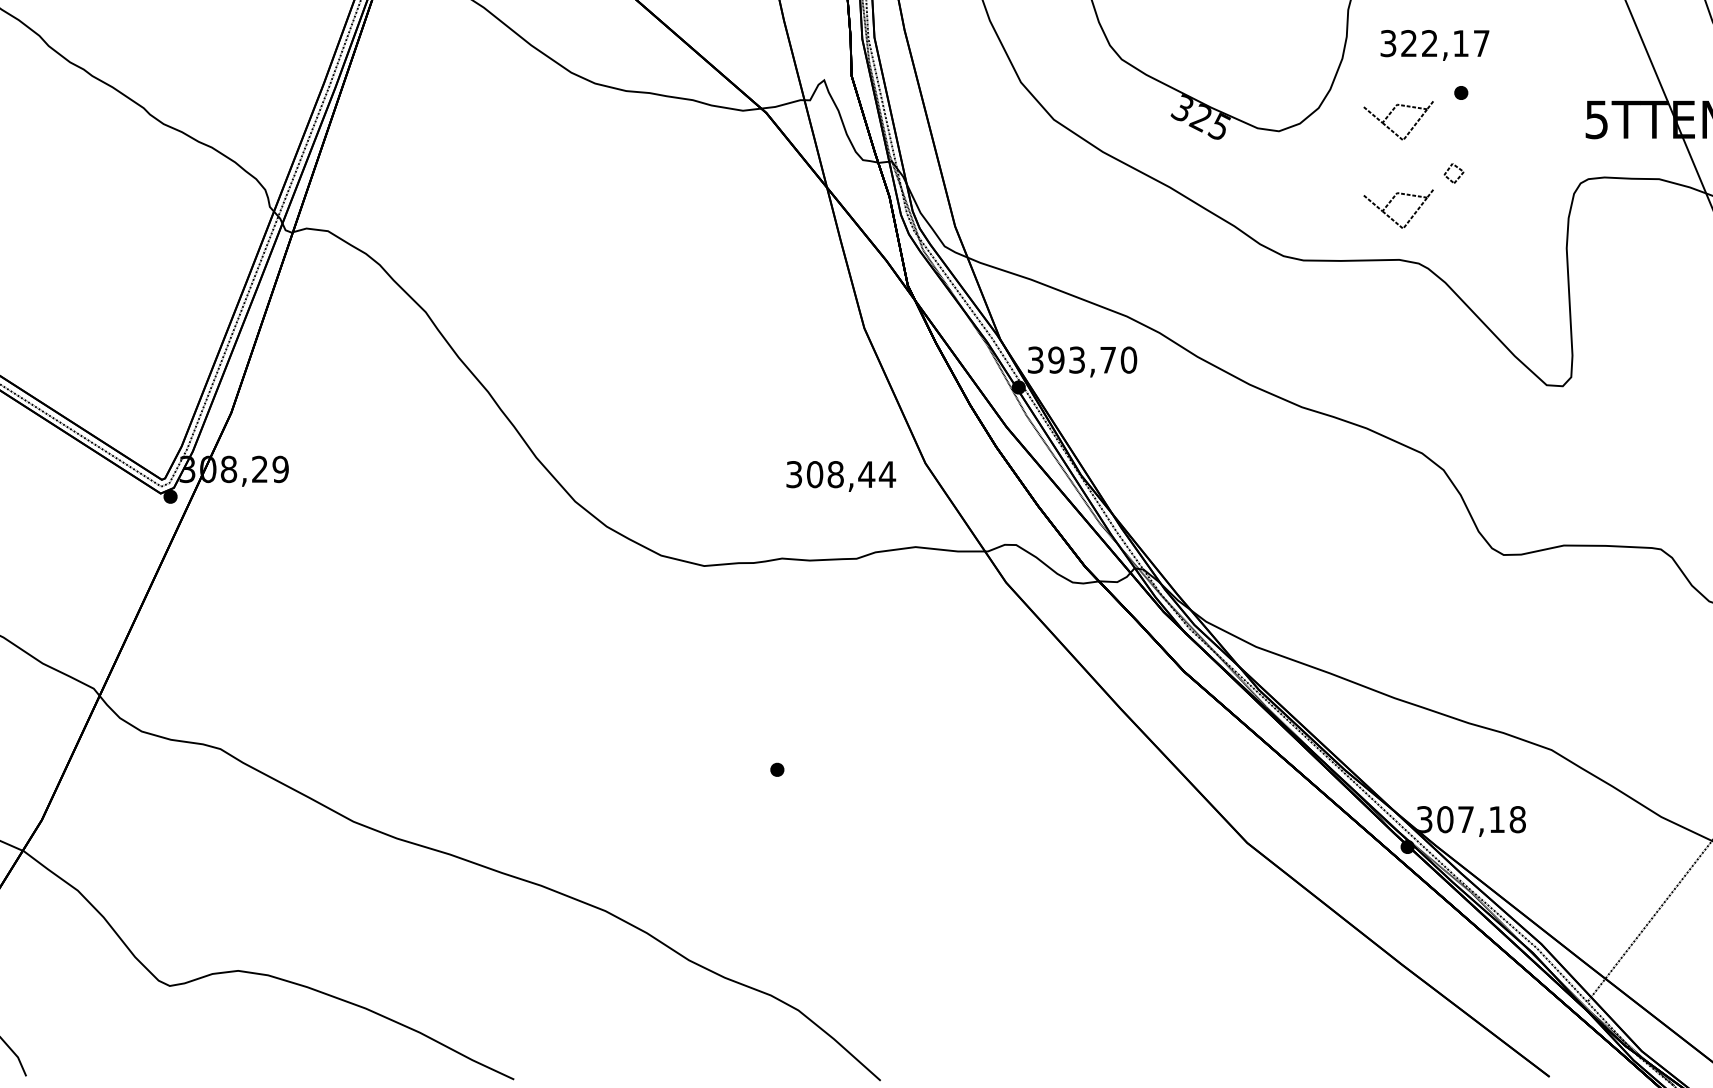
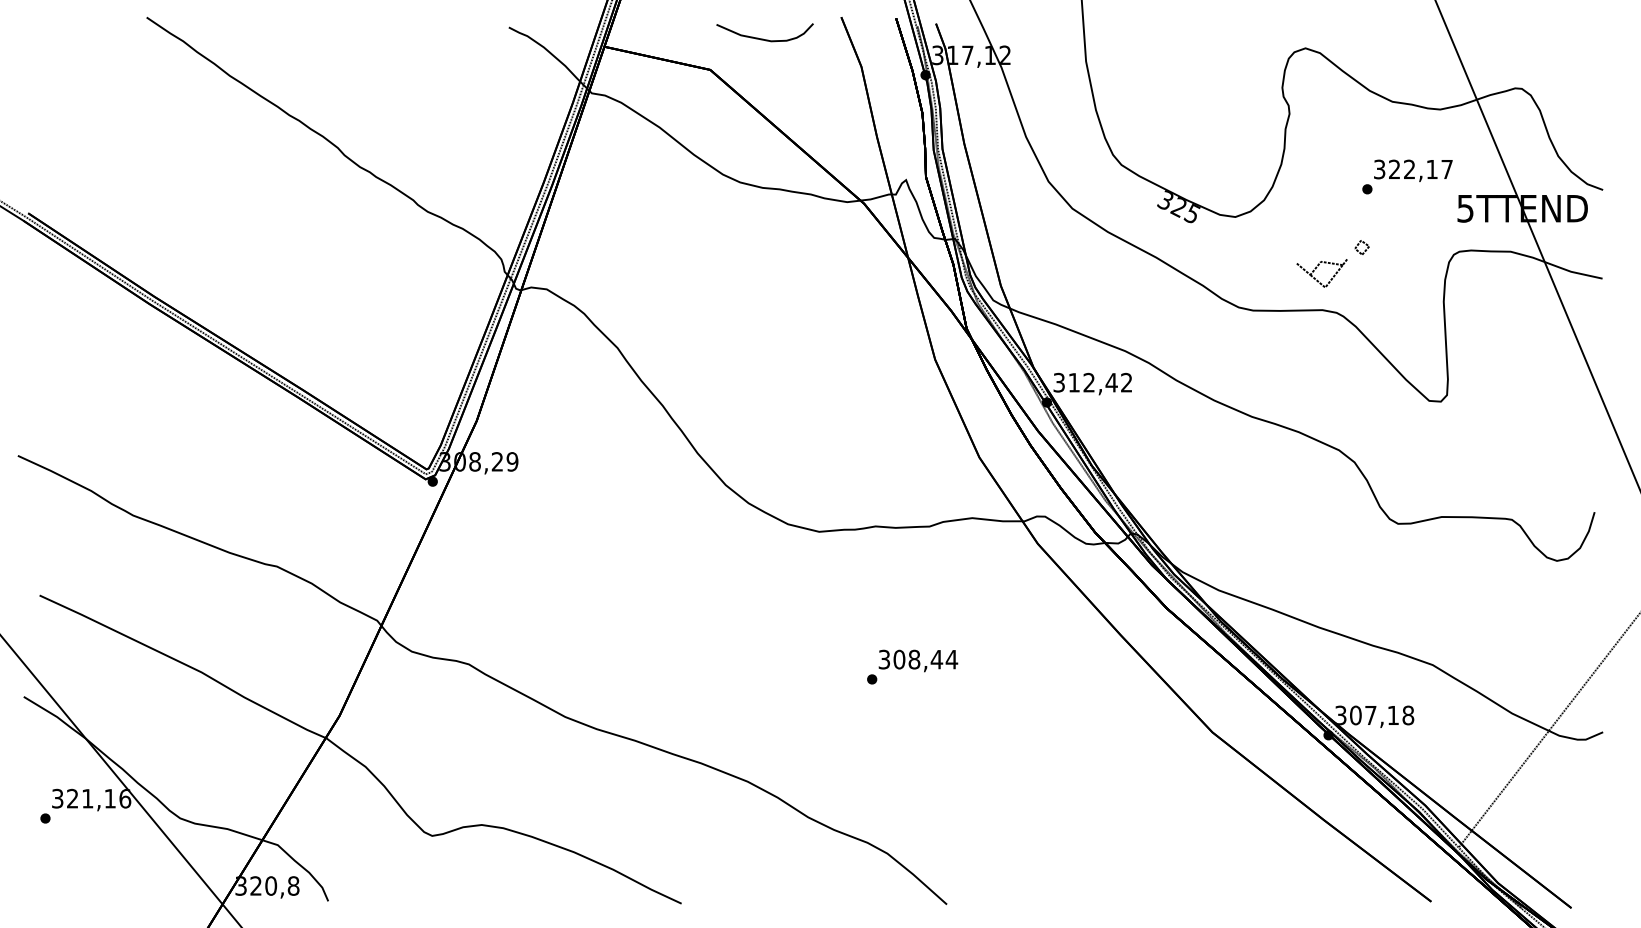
text: (1435, 44) -> (1413, 170), moved
part: (1390, 115) -> (1316, 205), removed
text: (1092, 359) -> (1100, 382), 393,70 -> 312,42
text: (841, 475) -> (918, 660), moved

